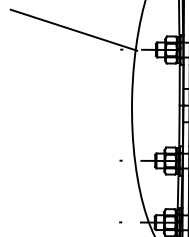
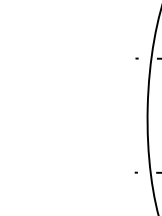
line: (73, 29) -> (87, 37), removed

